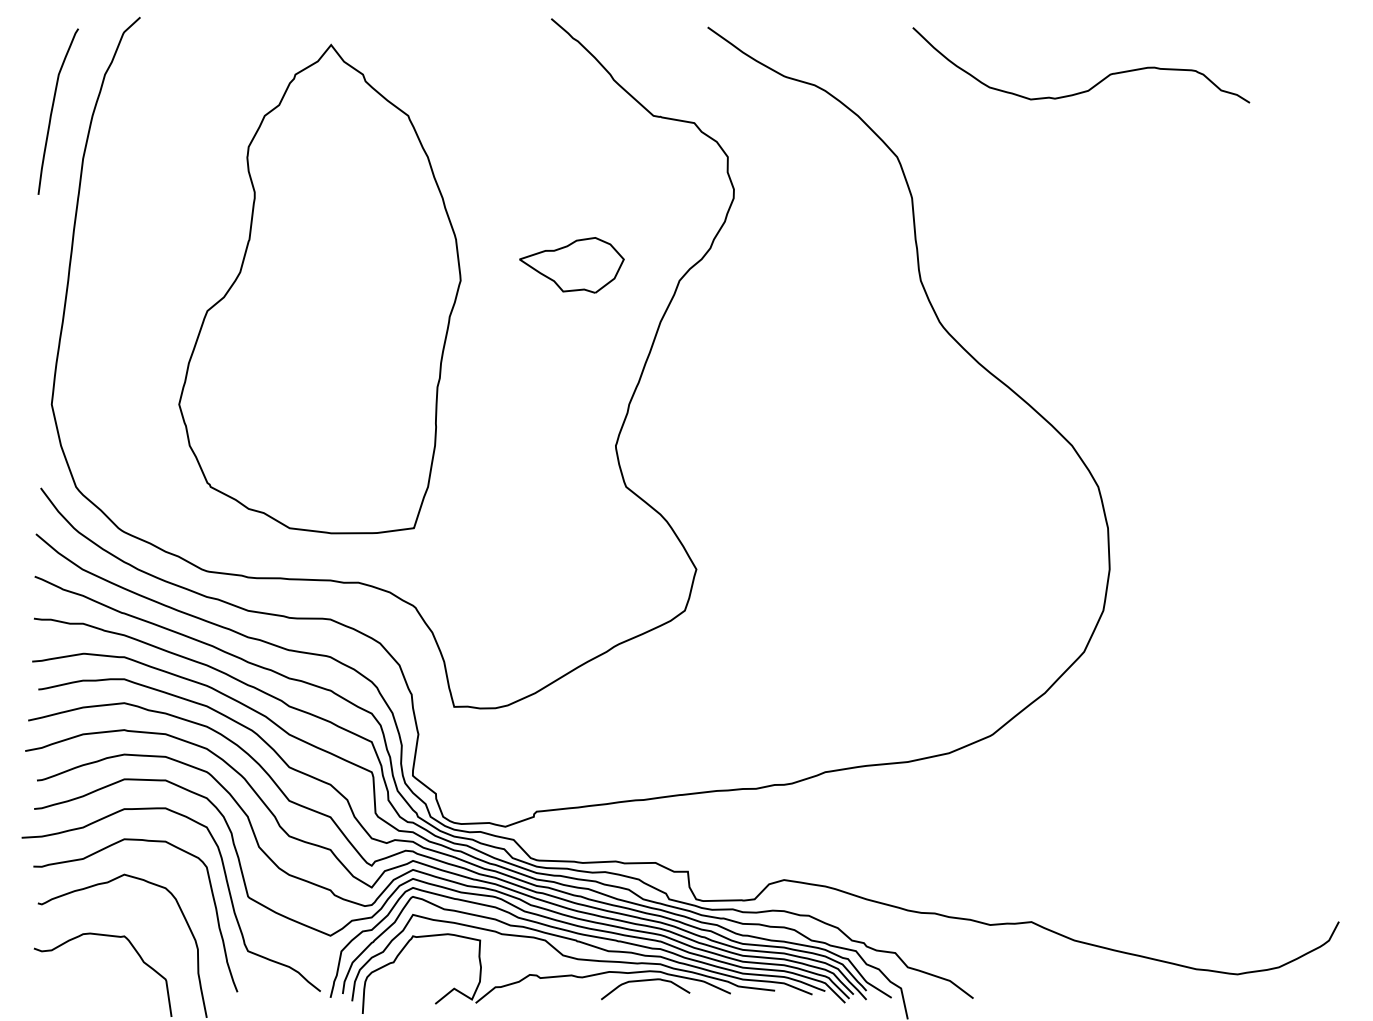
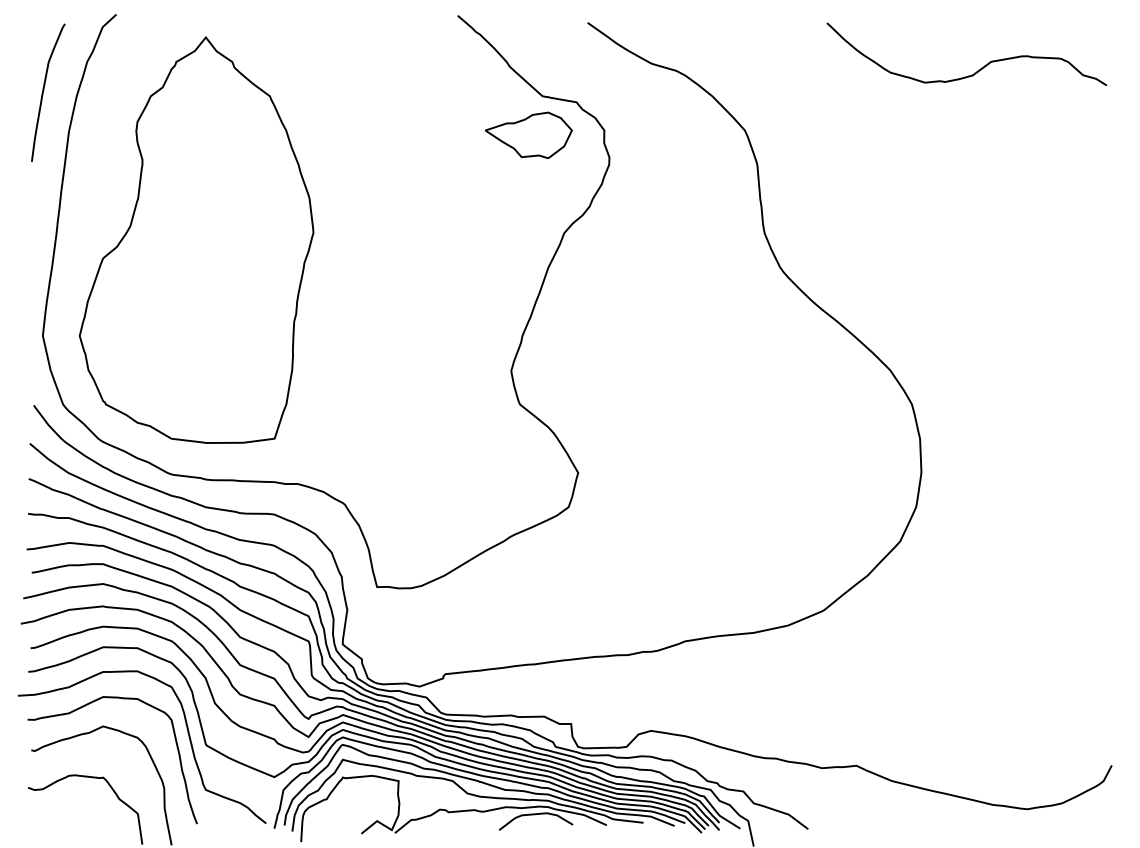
curve: (1094, 84) -> (977, 70), moved
part: (571, 264) -> (528, 134), moved
part: (319, 288) -> (196, 239), moved

